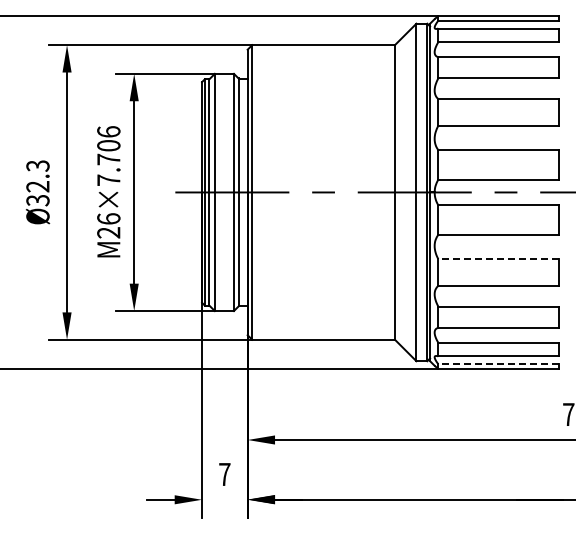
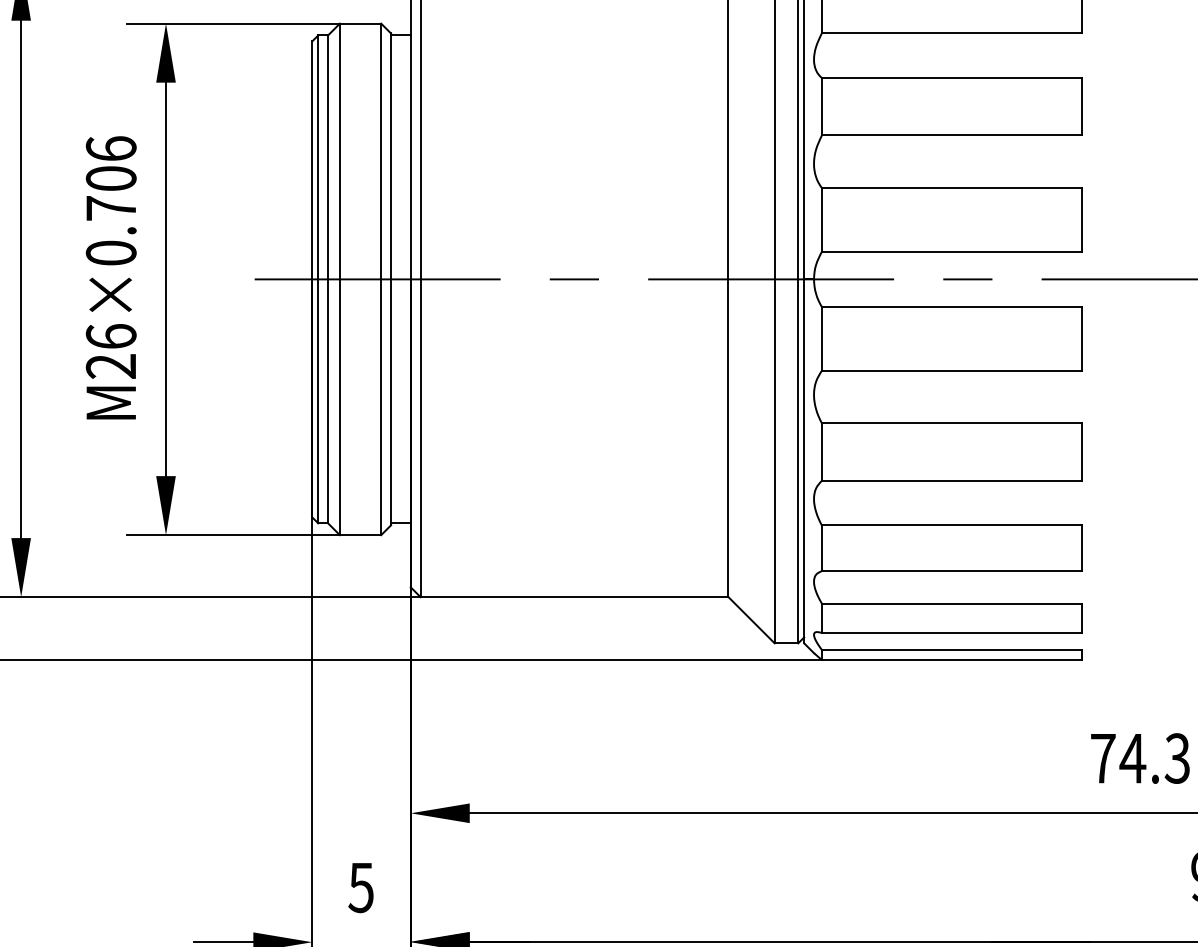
text: (108, 179) -> (110, 251), M26×7.706 -> M26×0.706
line: (498, 259) -> (951, 423), dashed -> solid
line: (498, 364) -> (951, 650), dashed -> solid
text: (224, 474) -> (360, 887), 7 -> 5

